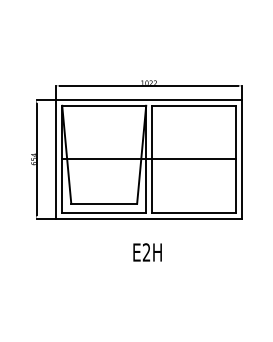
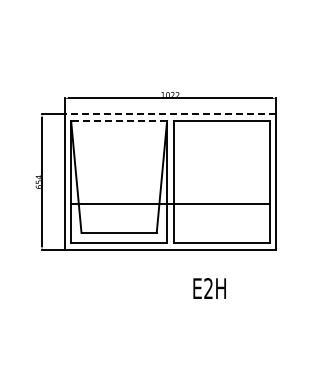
line: (149, 100) -> (170, 114), solid -> dashed
line: (104, 106) -> (119, 121), solid -> dashed
line: (149, 159) -> (170, 204), moved
text: (147, 252) -> (209, 288), moved

